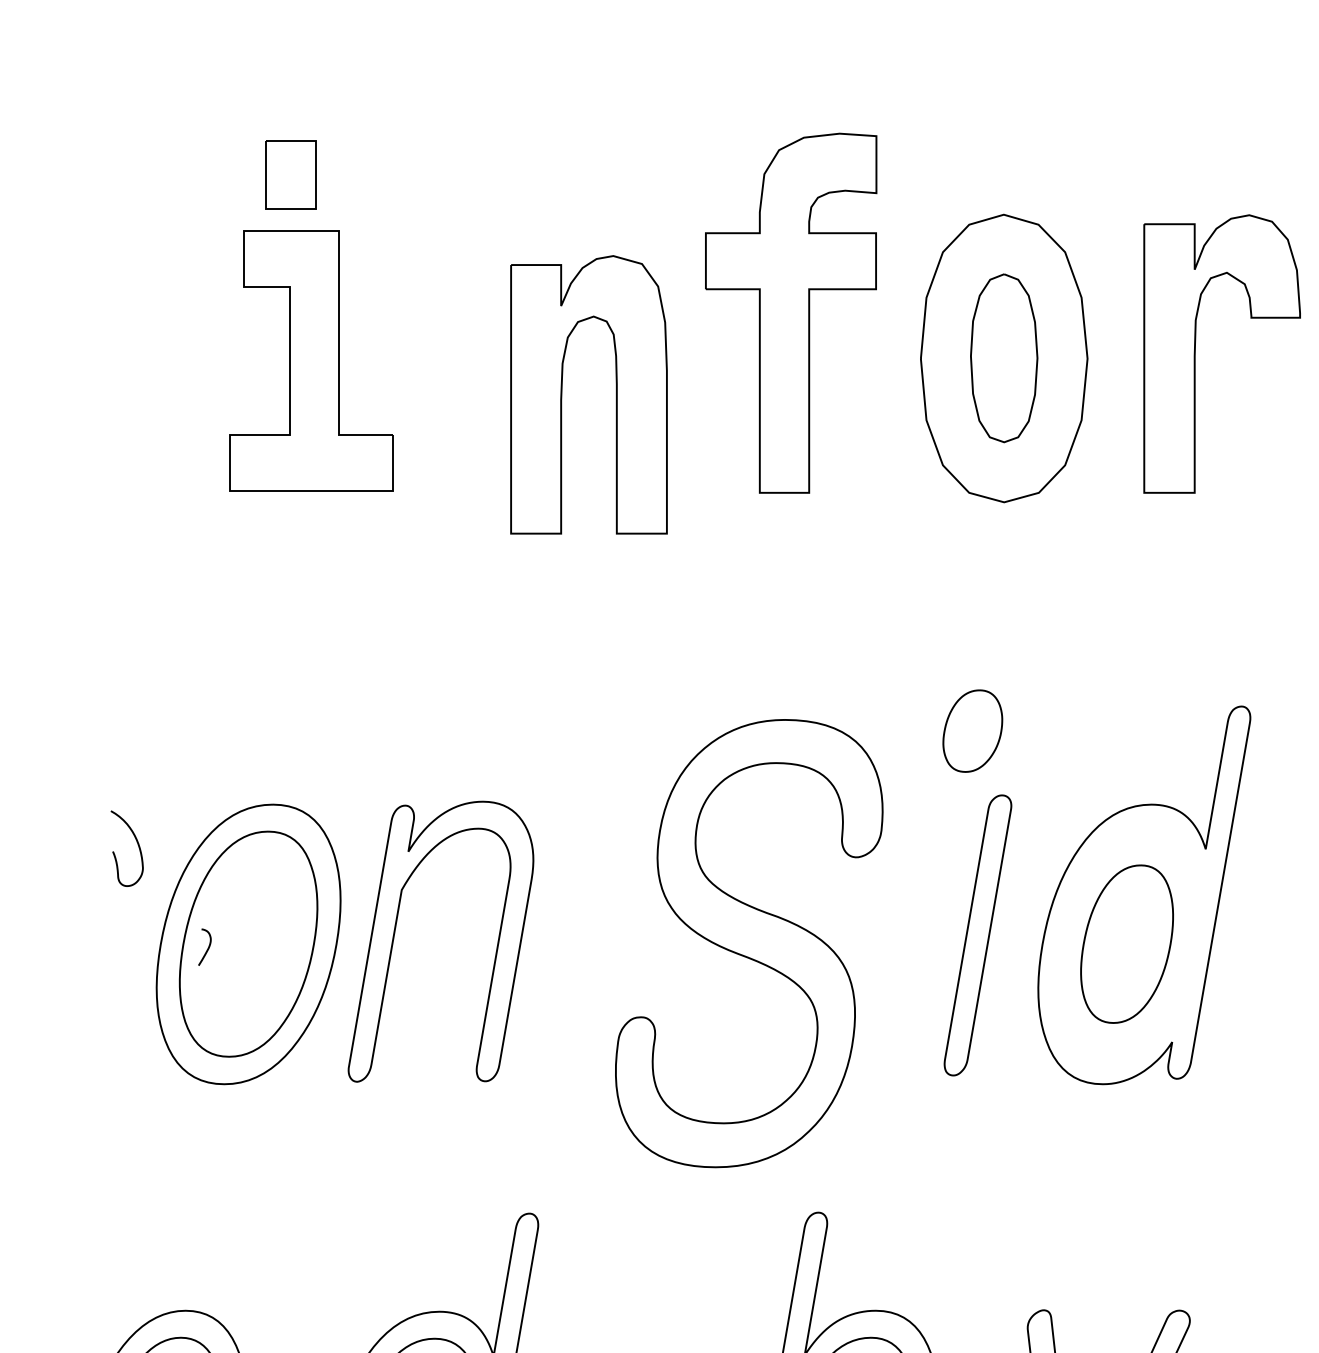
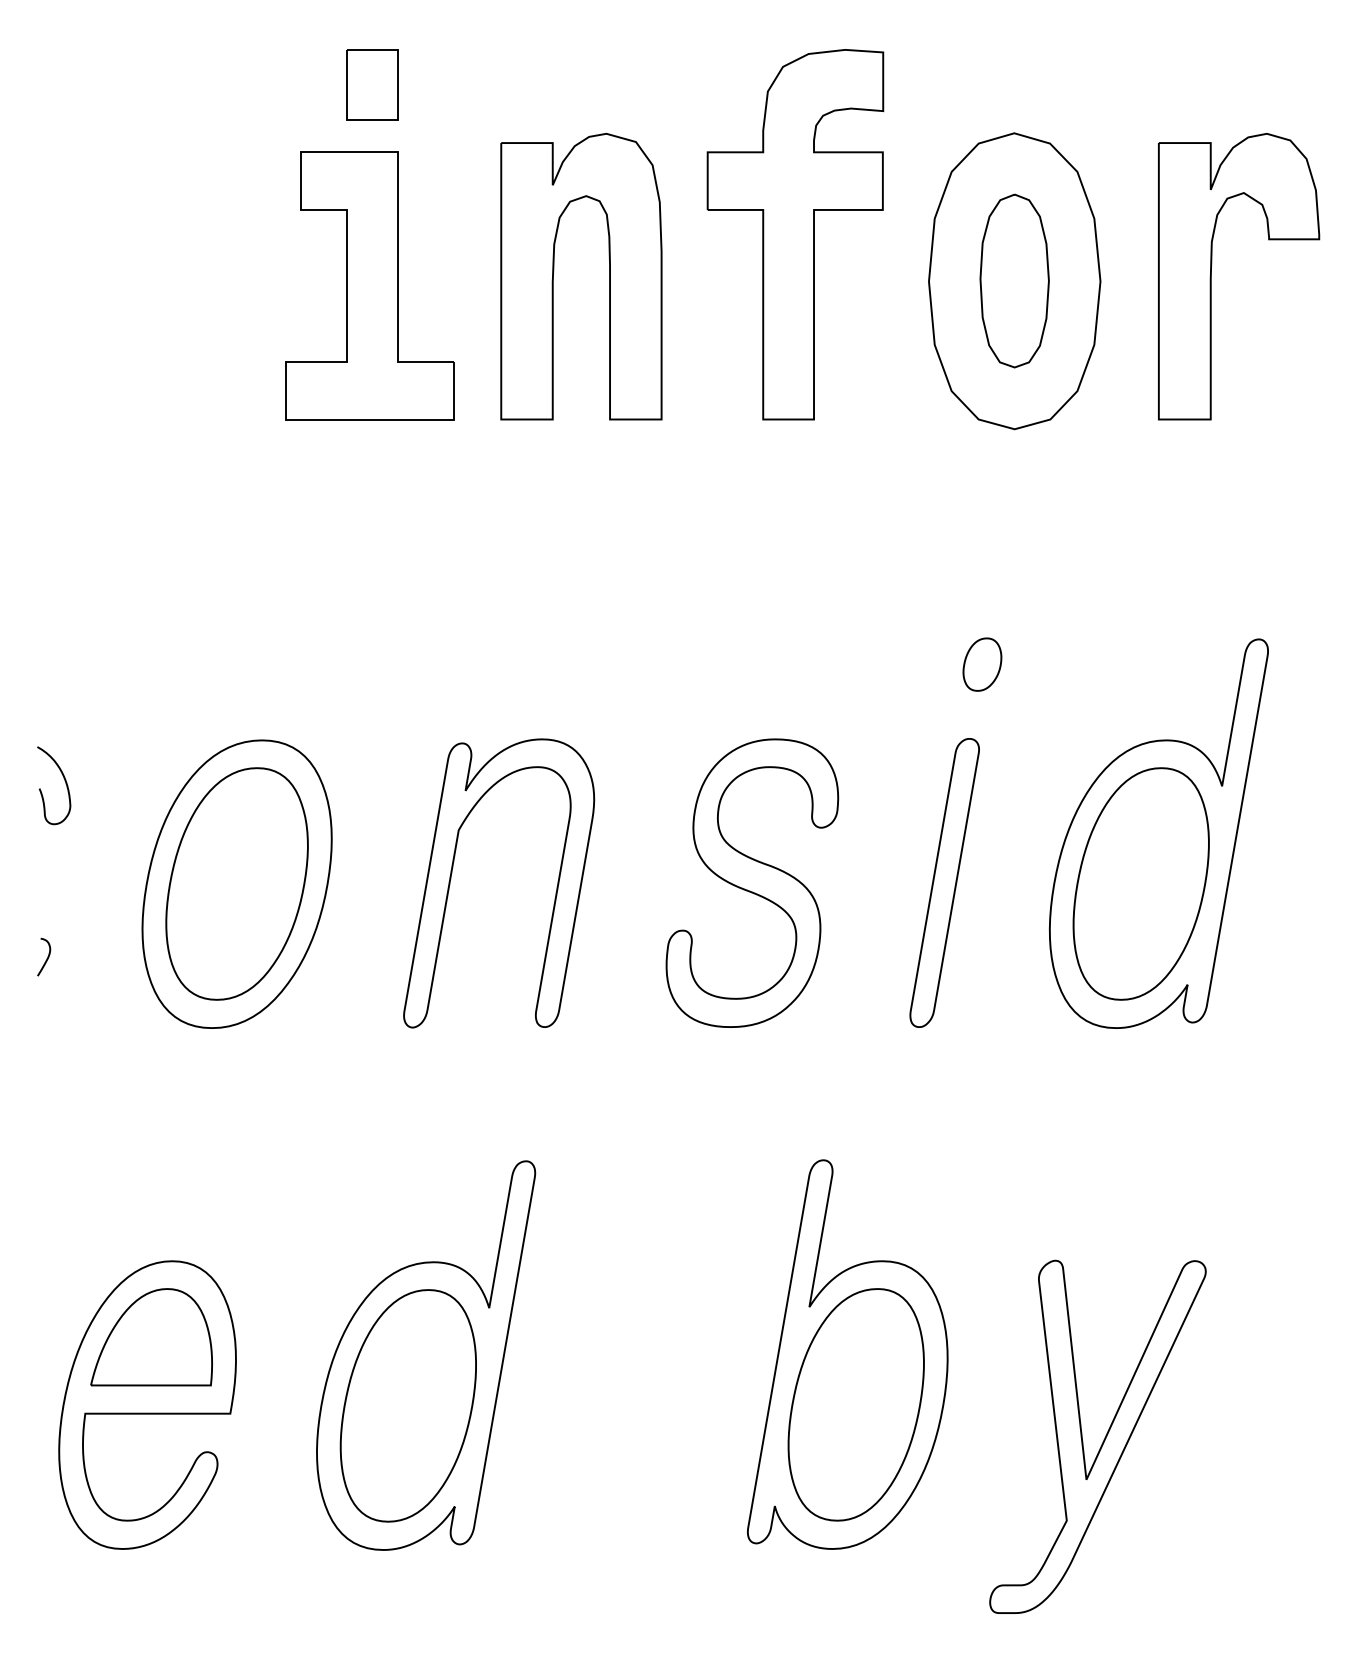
part: (290, 175) -> (372, 84), moved
part: (311, 360) -> (369, 285), moved
part: (562, 389) -> (554, 271), moved
part: (972, 730) -> (982, 664), size x0.62
curve: (137, 844) -> (64, 781), moved
part: (395, 932) -> (452, 873), moved
part: (977, 934) -> (944, 882), moved
part: (749, 942) -> (752, 882), size x0.62
part: (1126, 943) -> (1140, 883), size x1.43
curve: (207, 948) -> (46, 958), moved

